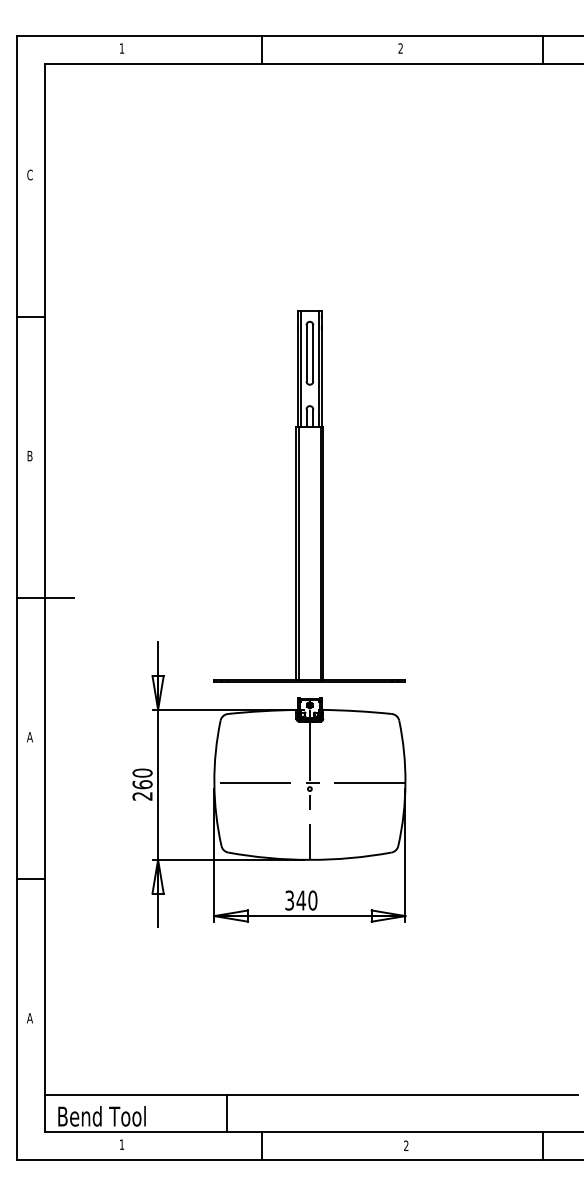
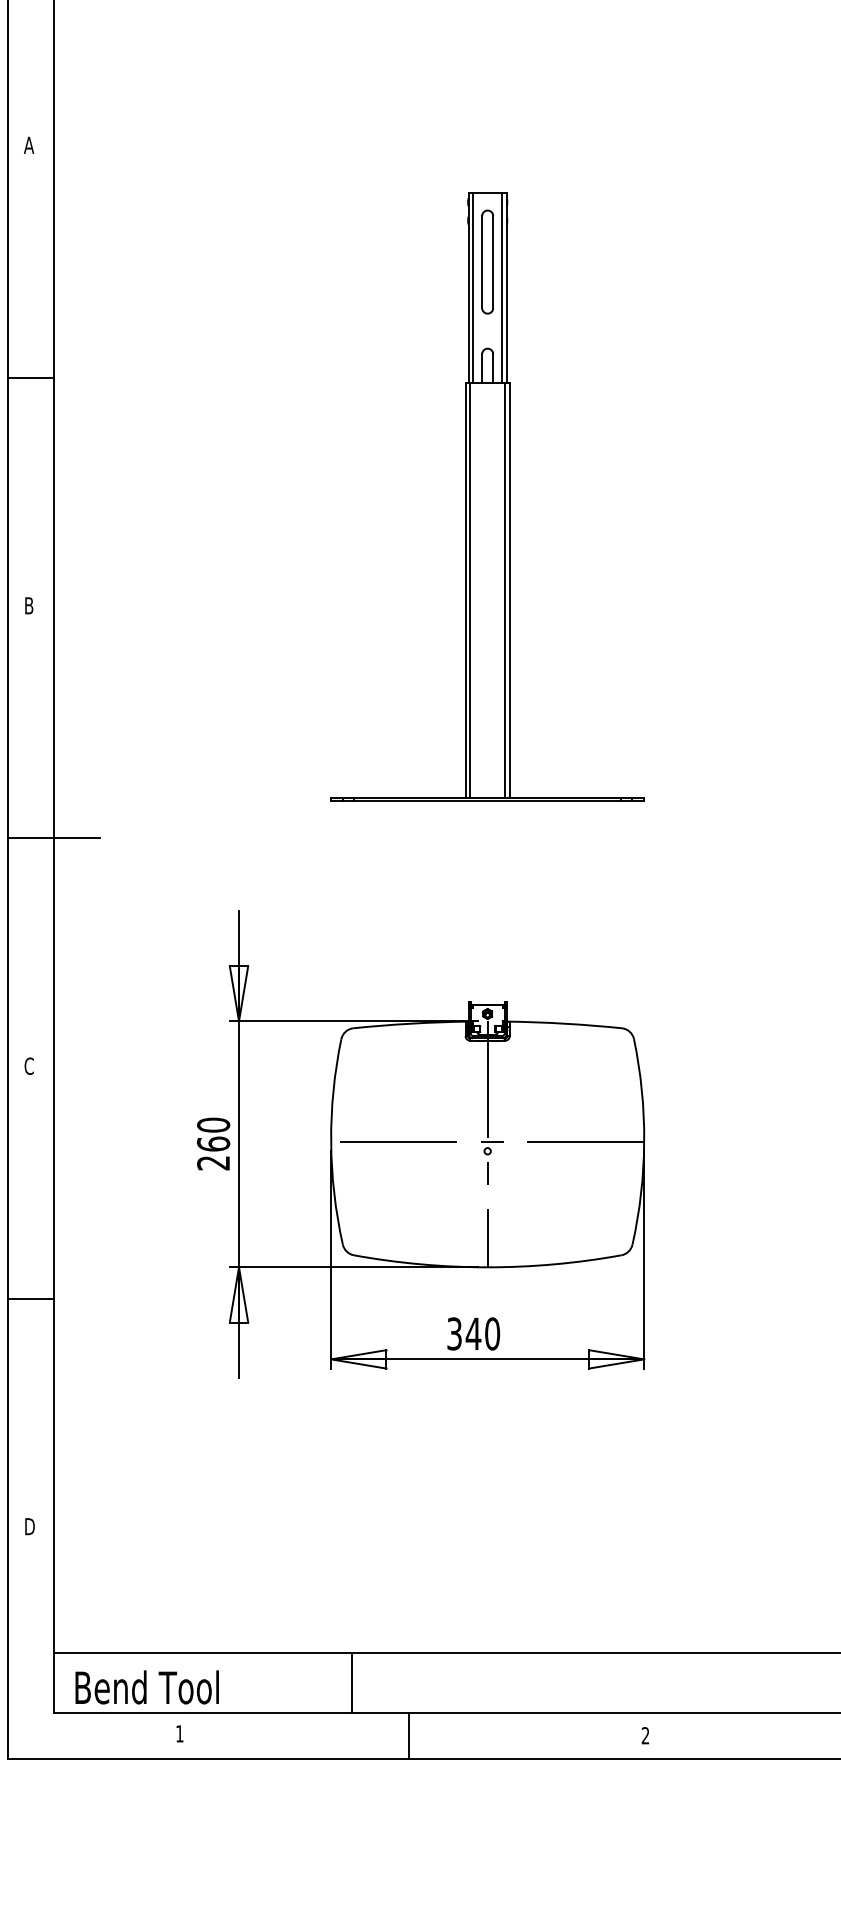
text: (29, 174) -> (28, 144), C -> A
part: (309, 496) -> (487, 496), moved
text: (29, 736) -> (28, 1065), A -> C
text: (30, 1018) -> (29, 1527), A -> D

